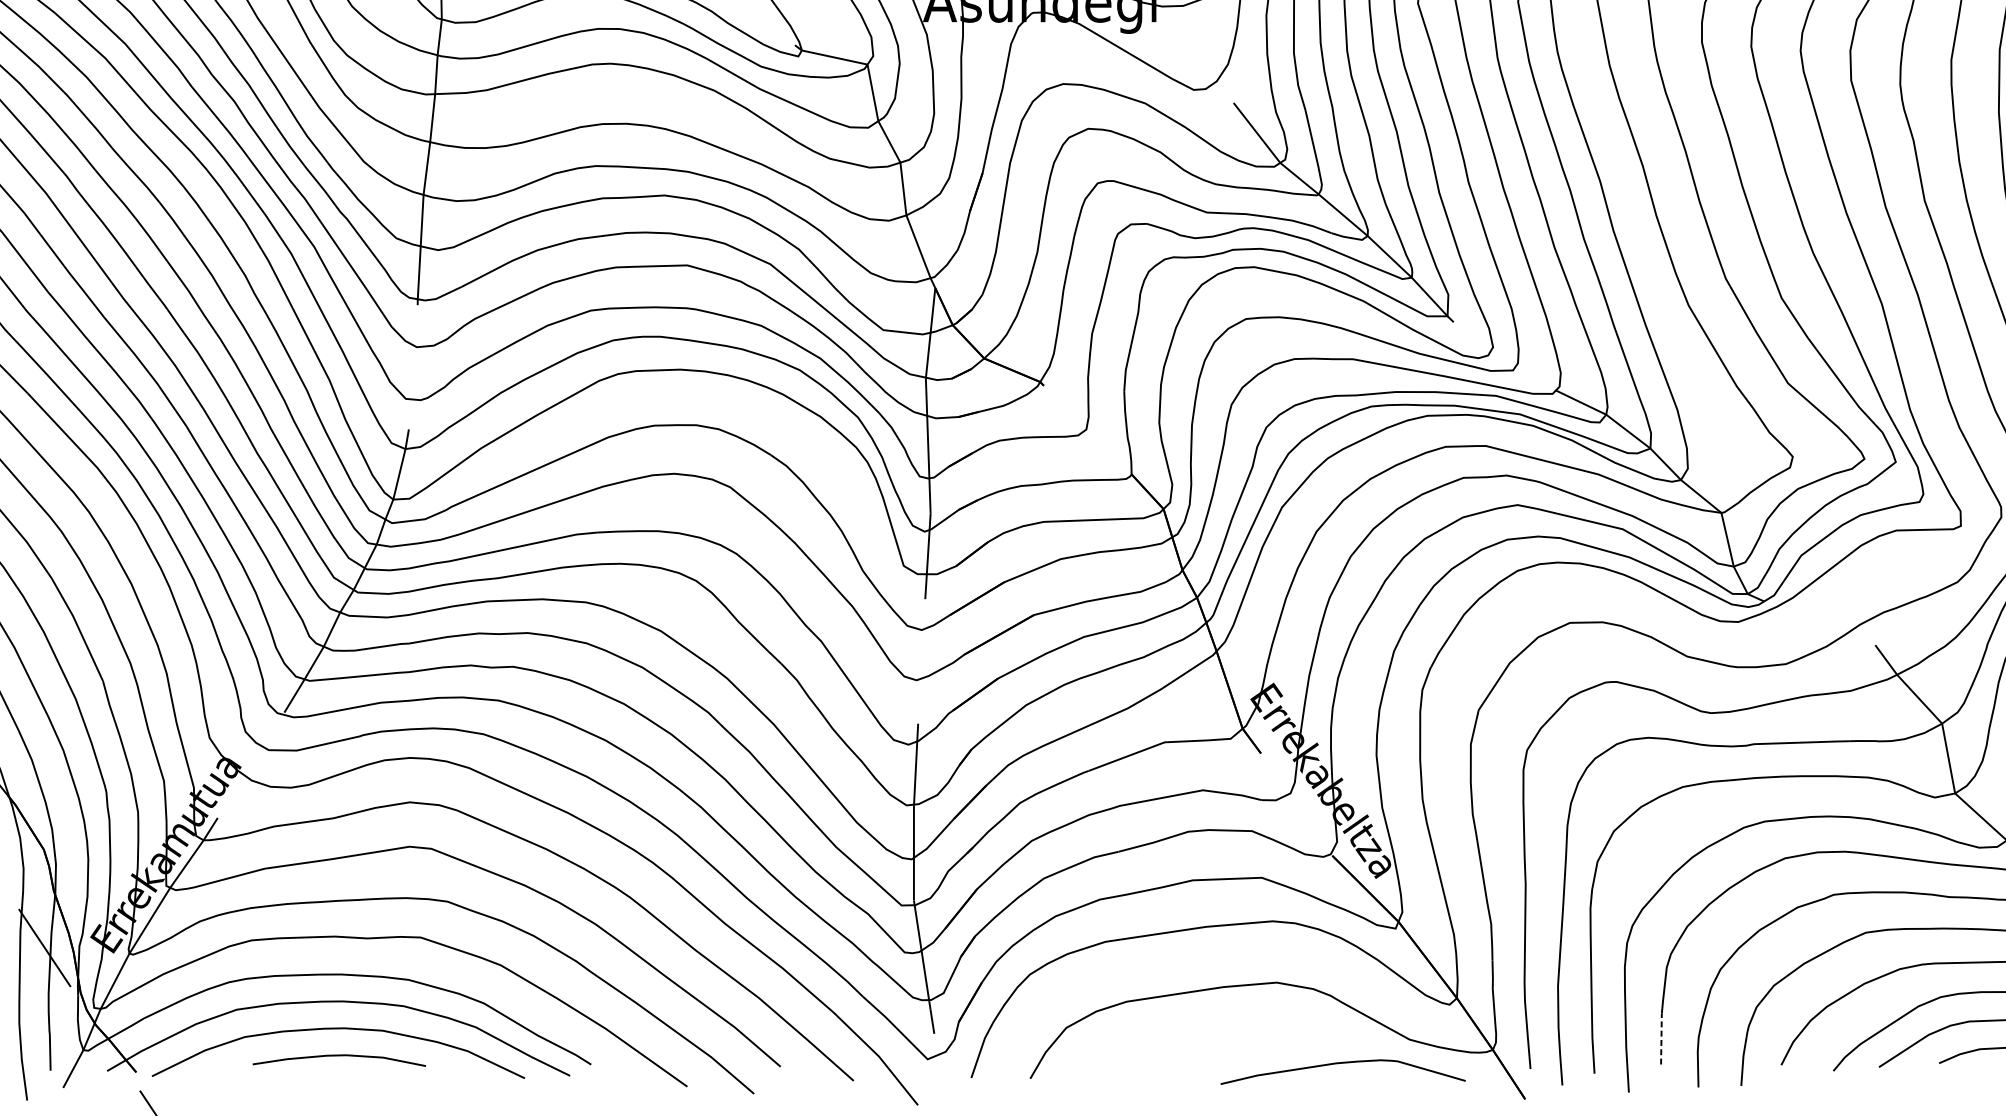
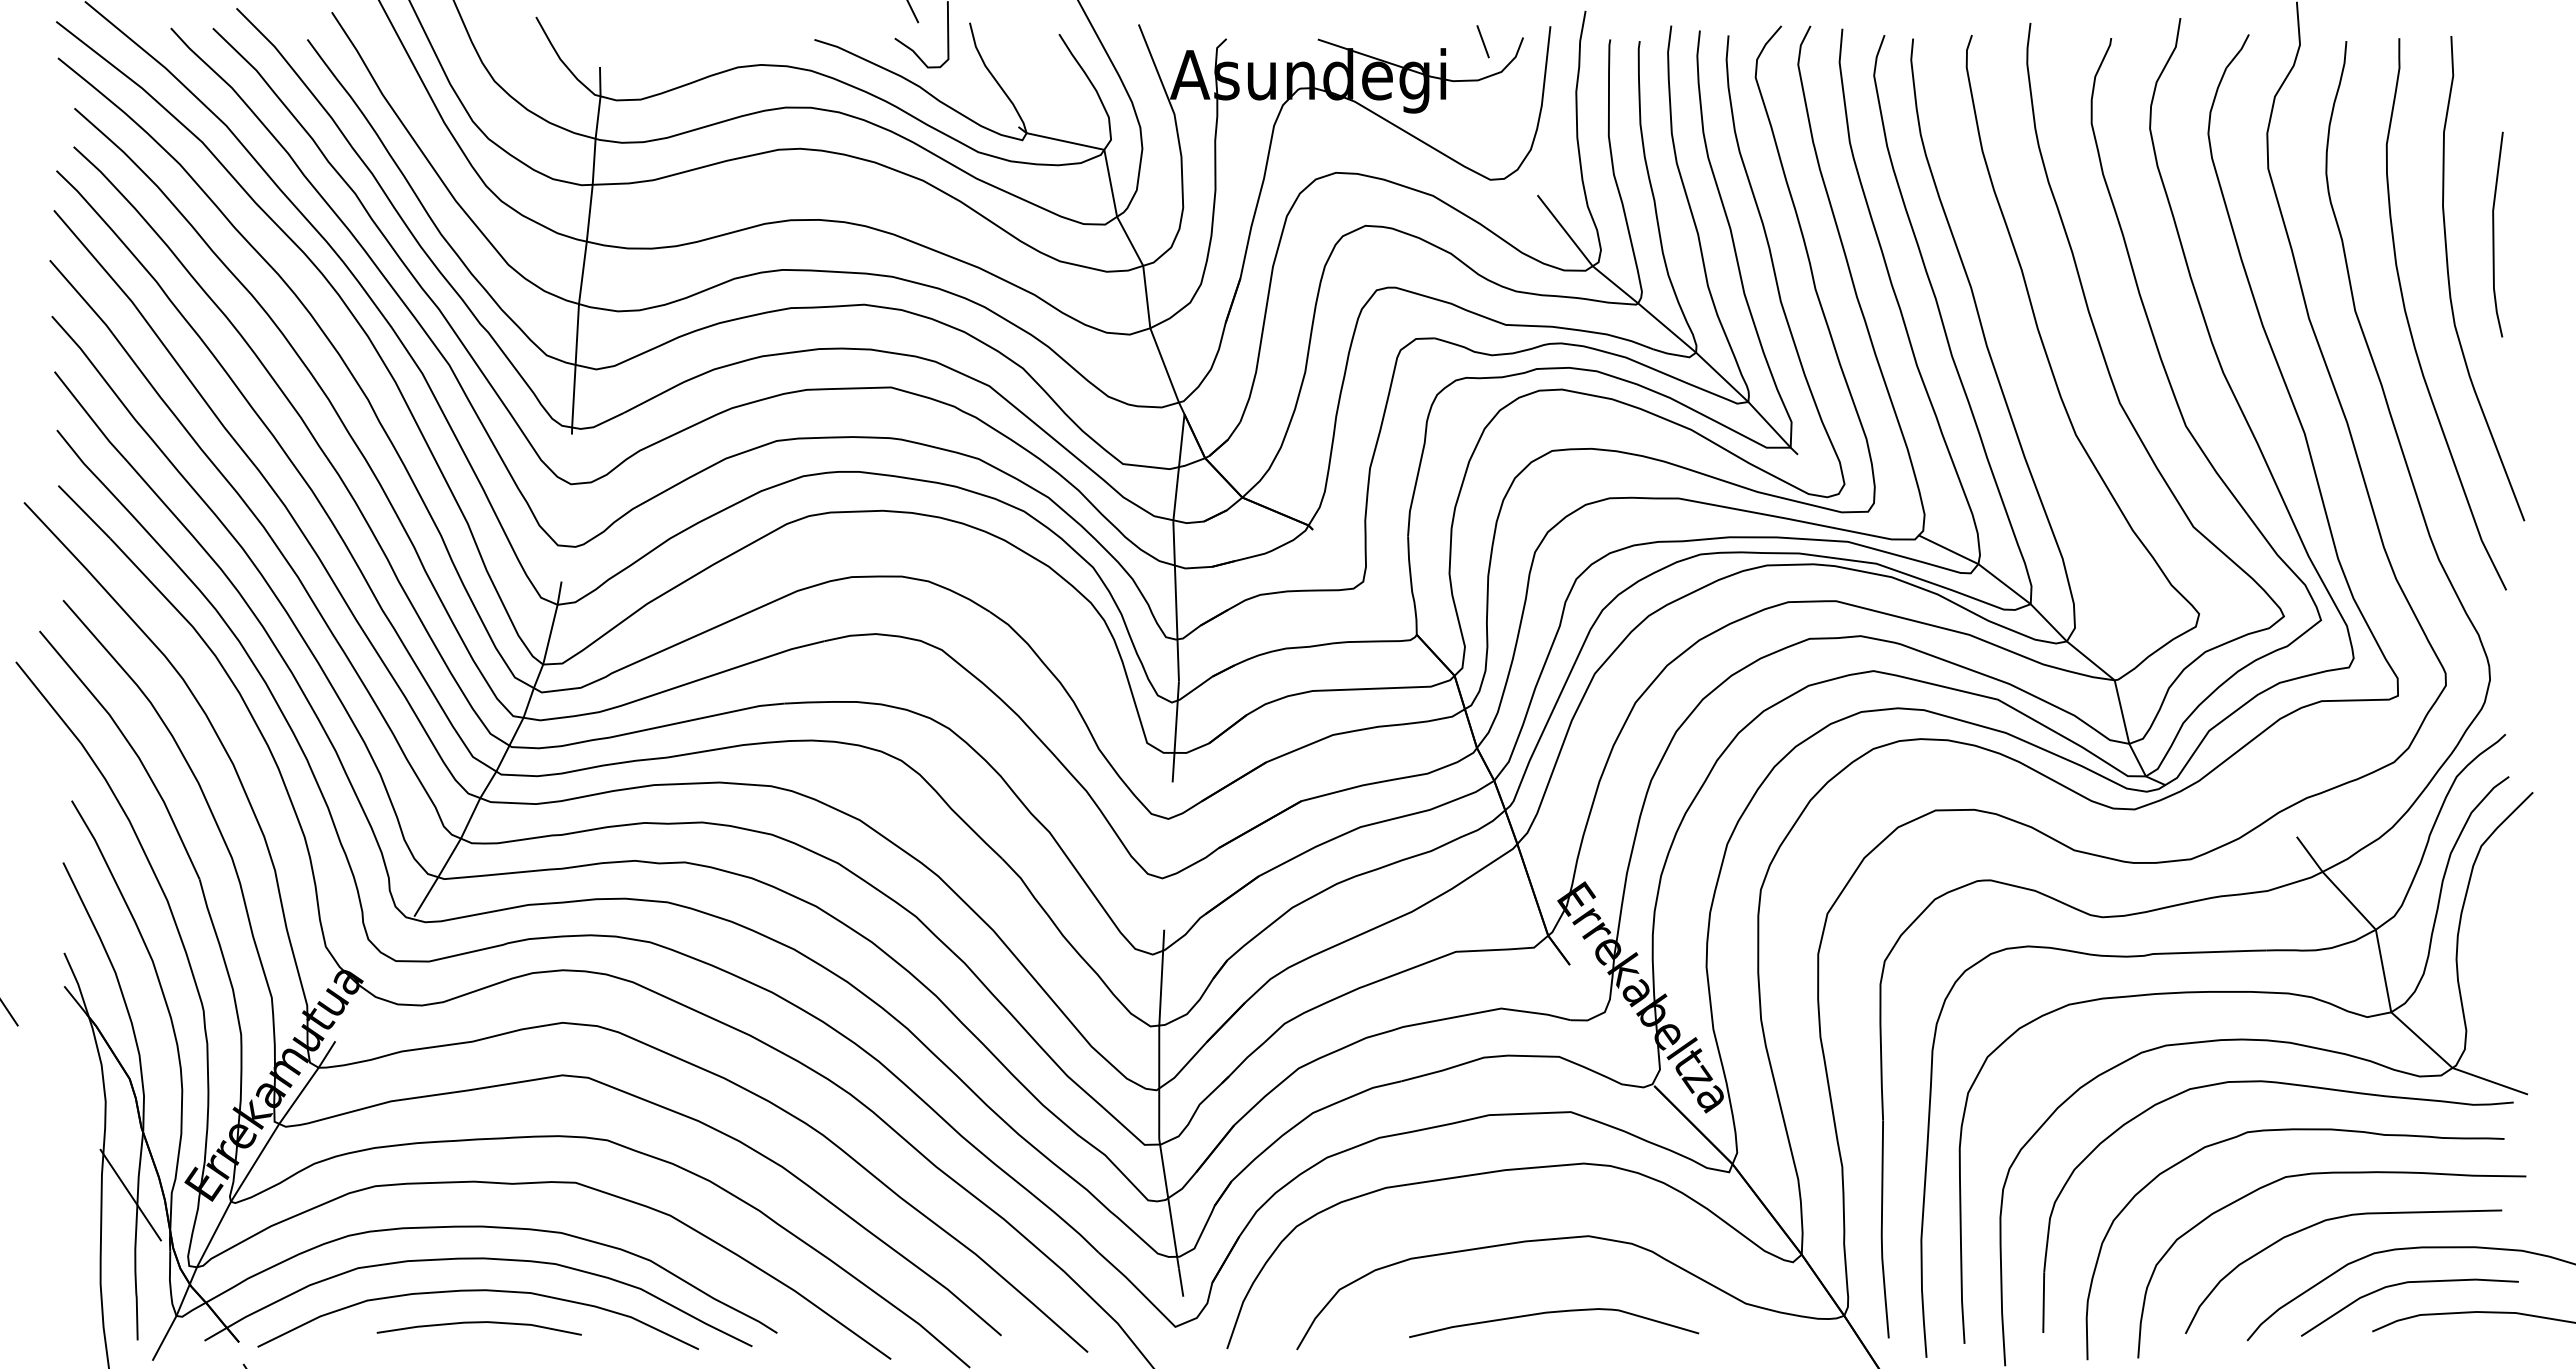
line: (1661, 1038) -> (2043, 1302), dashed -> solid
curve: (1340, 1064) -> (1551, 1313), moved

